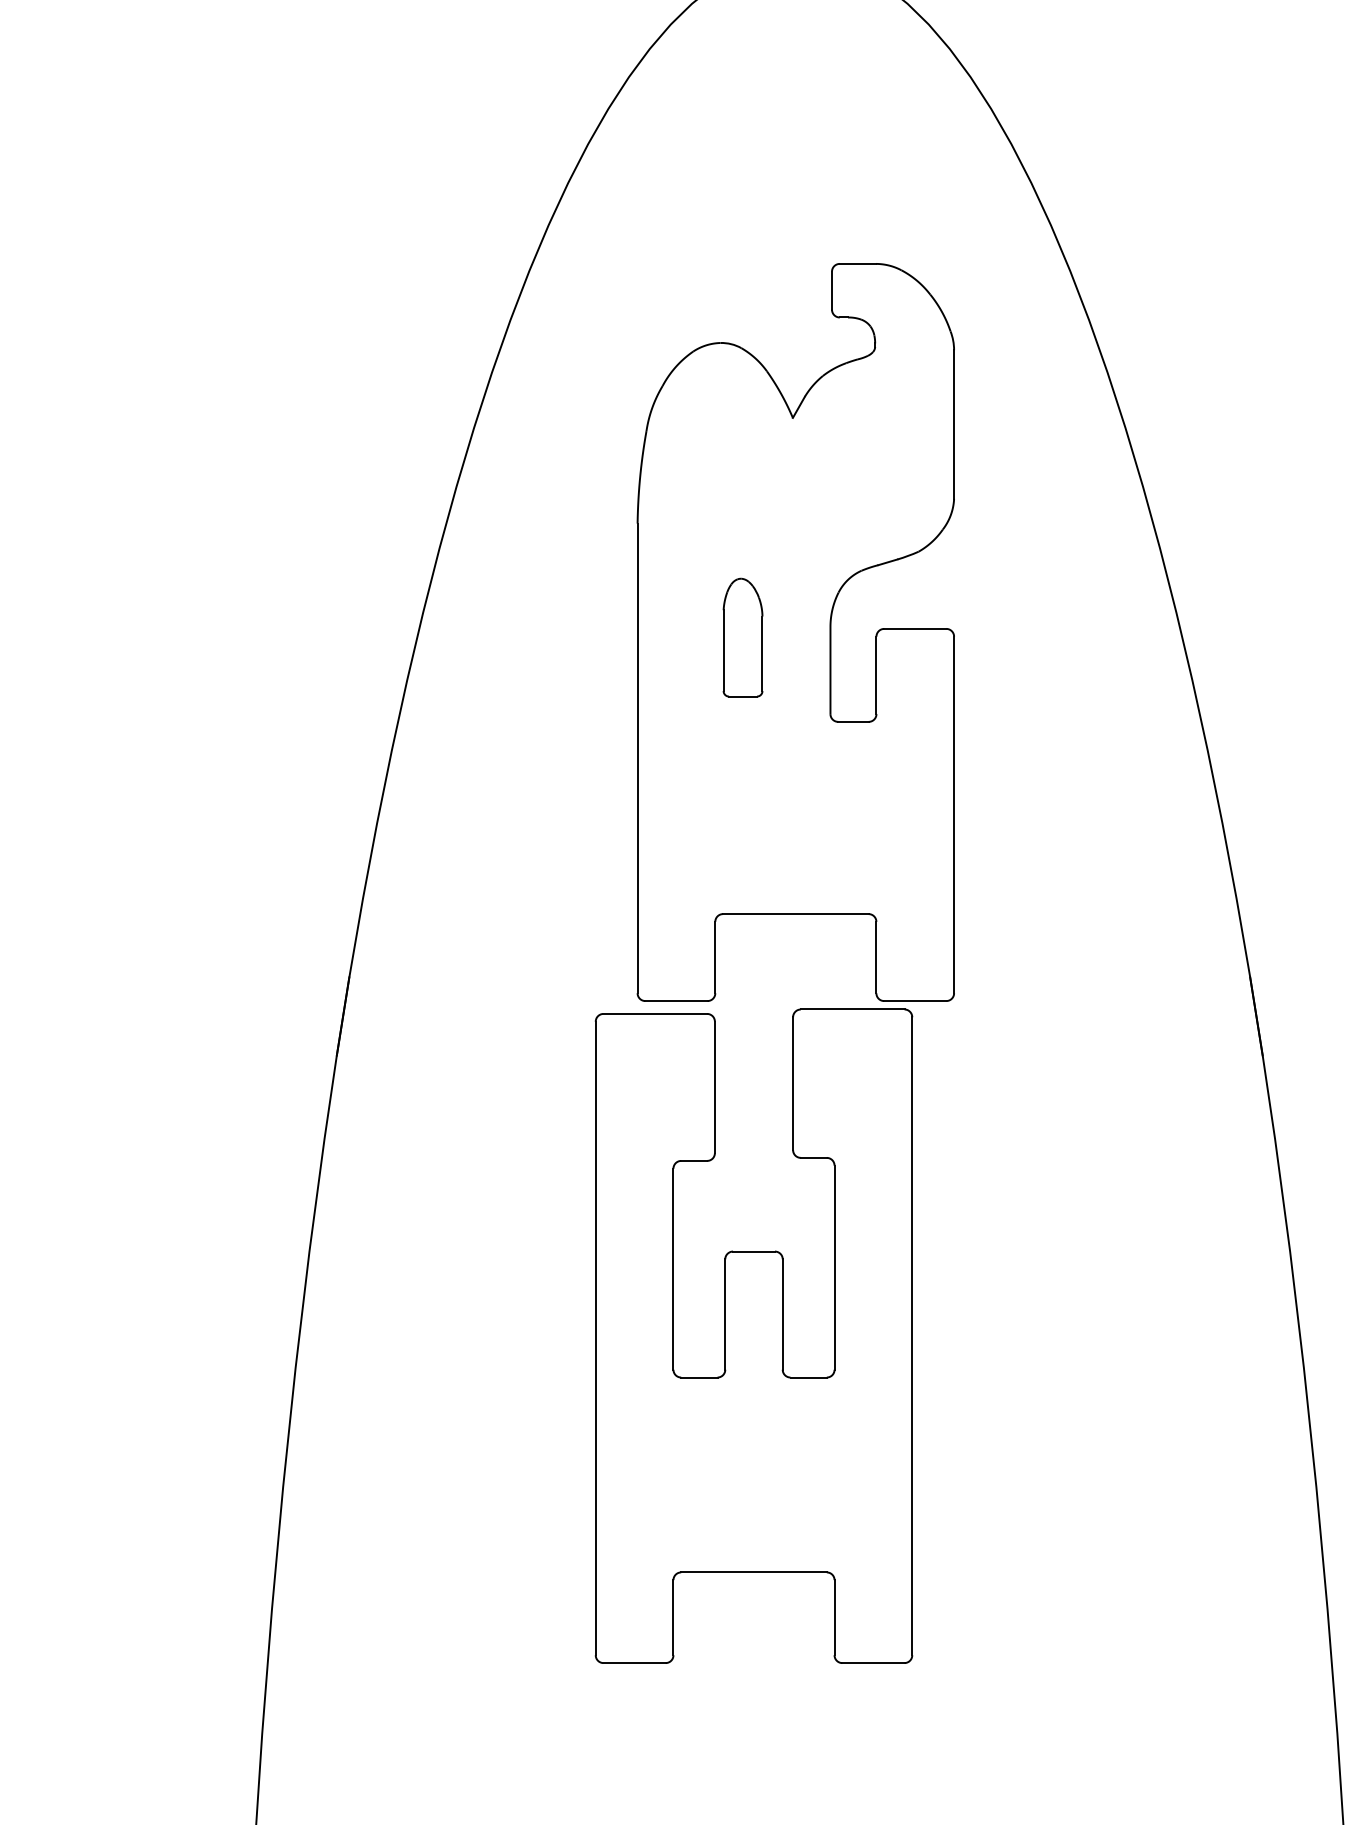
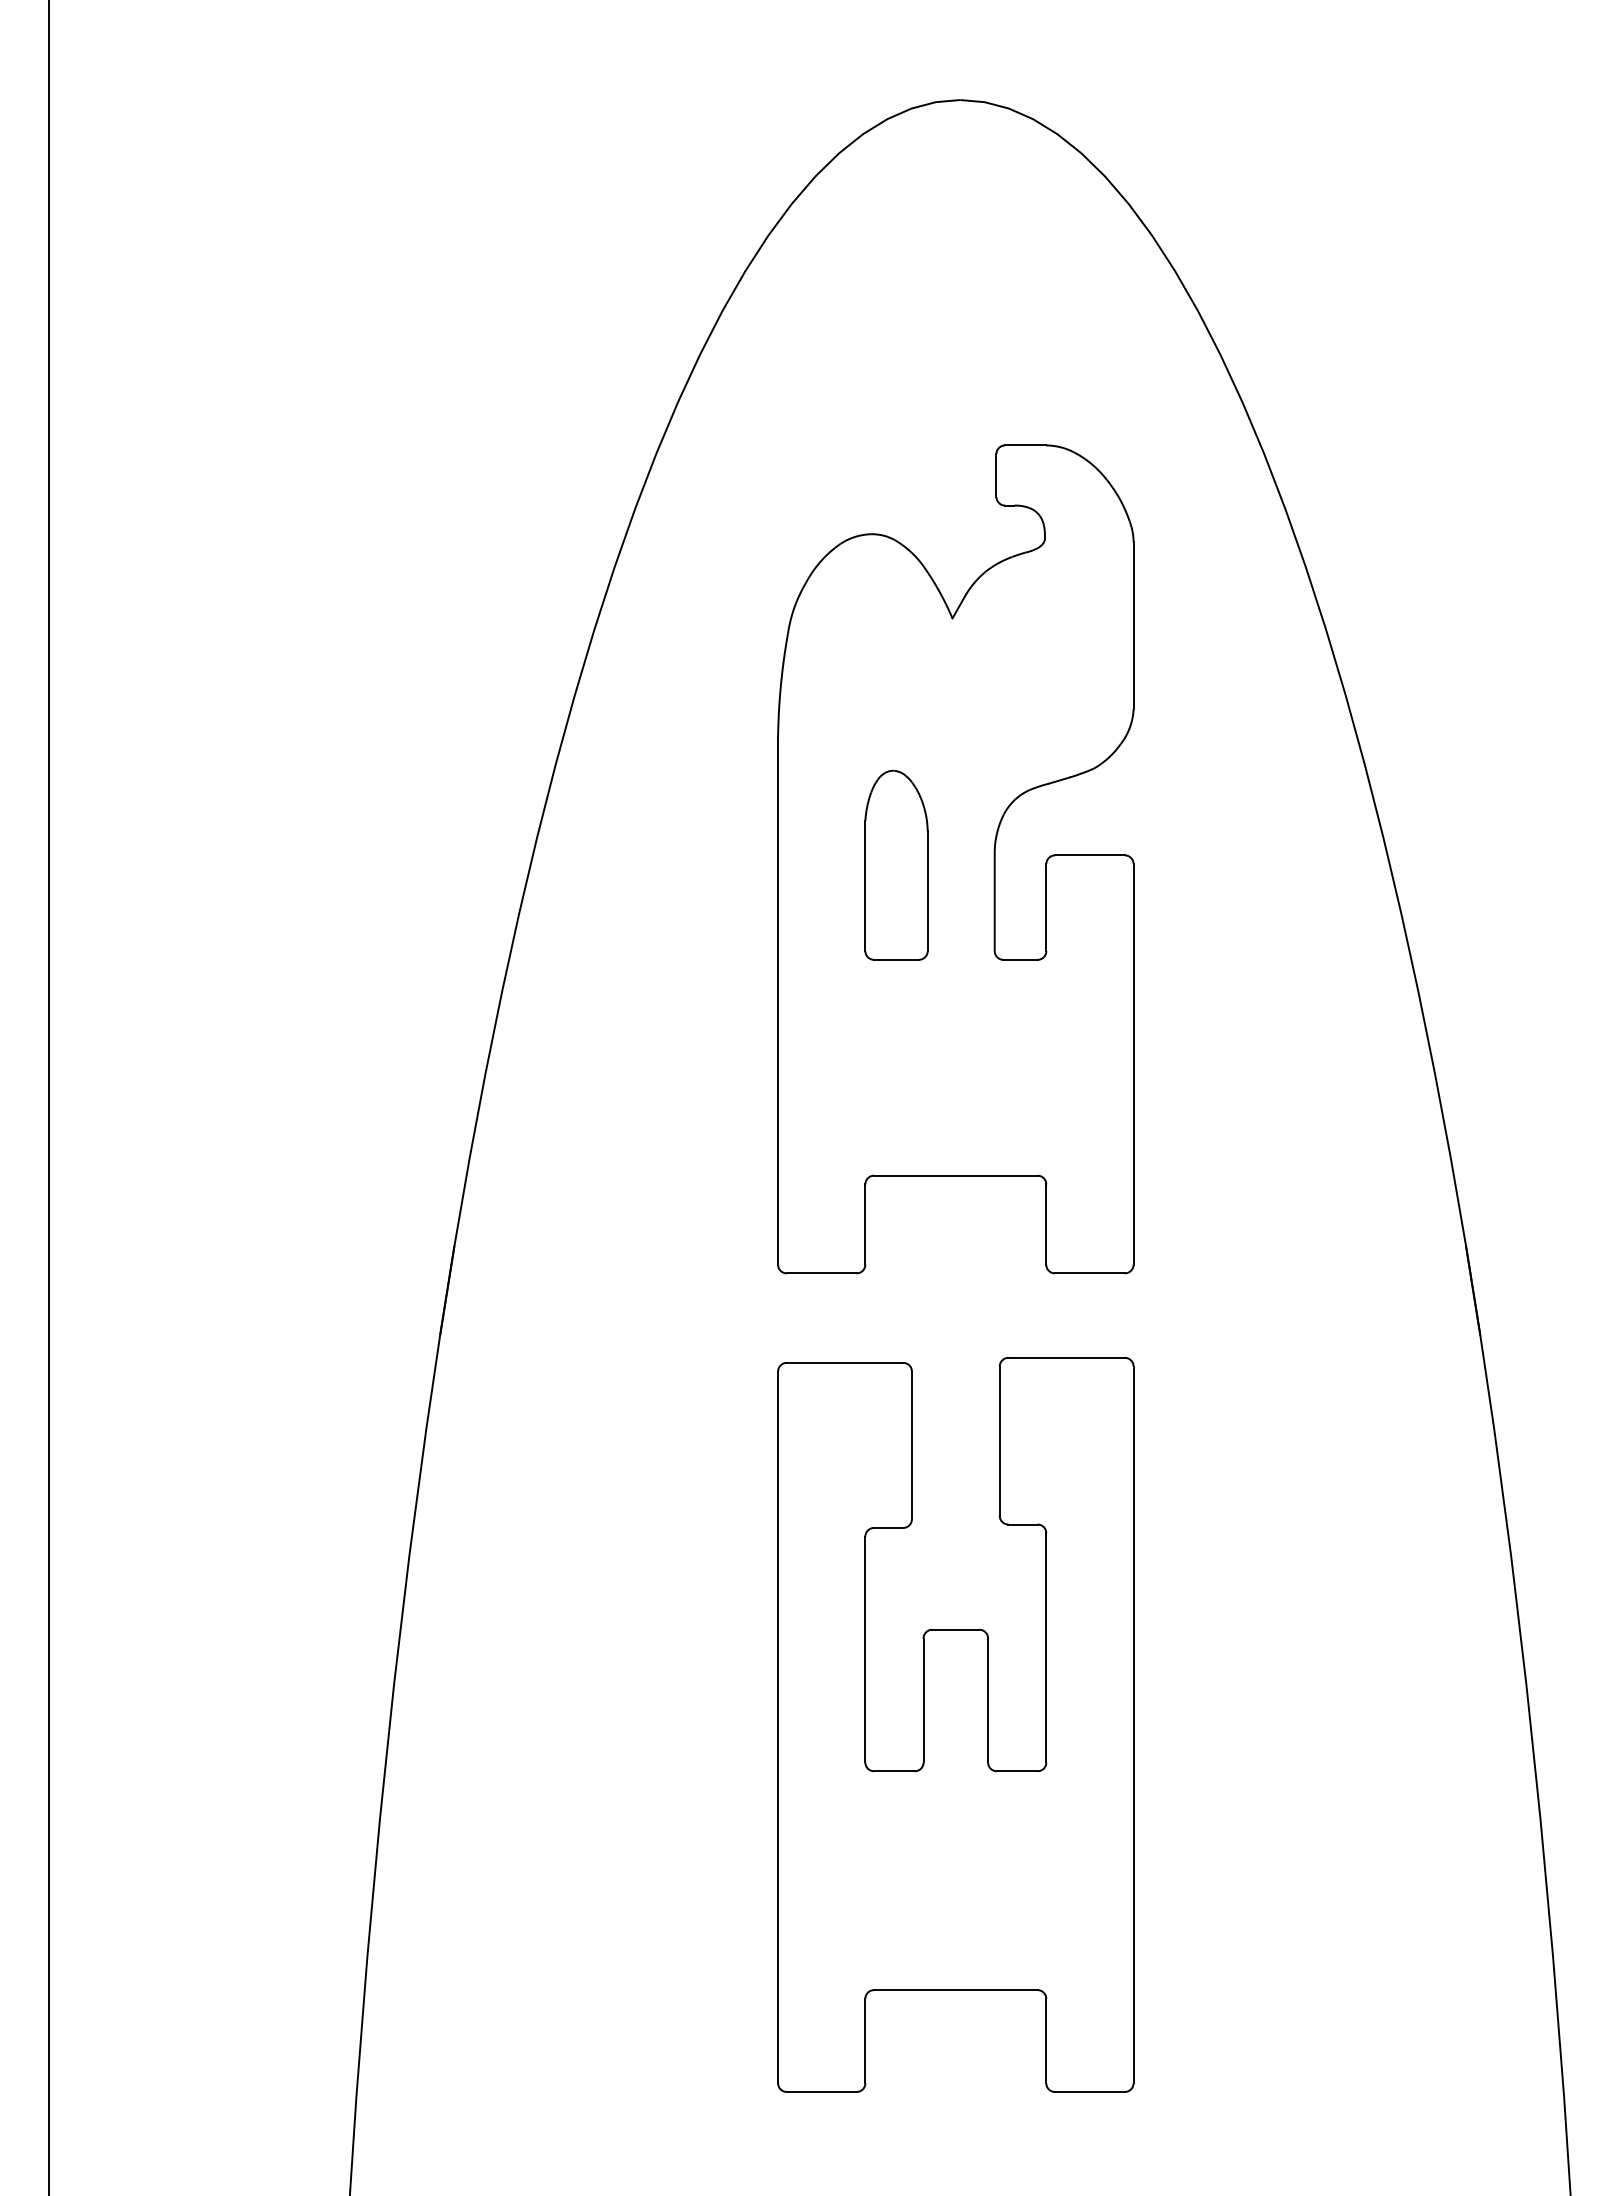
part: (743, 637) -> (896, 864), size x1.43
part: (753, 1335) -> (955, 1724), moved

